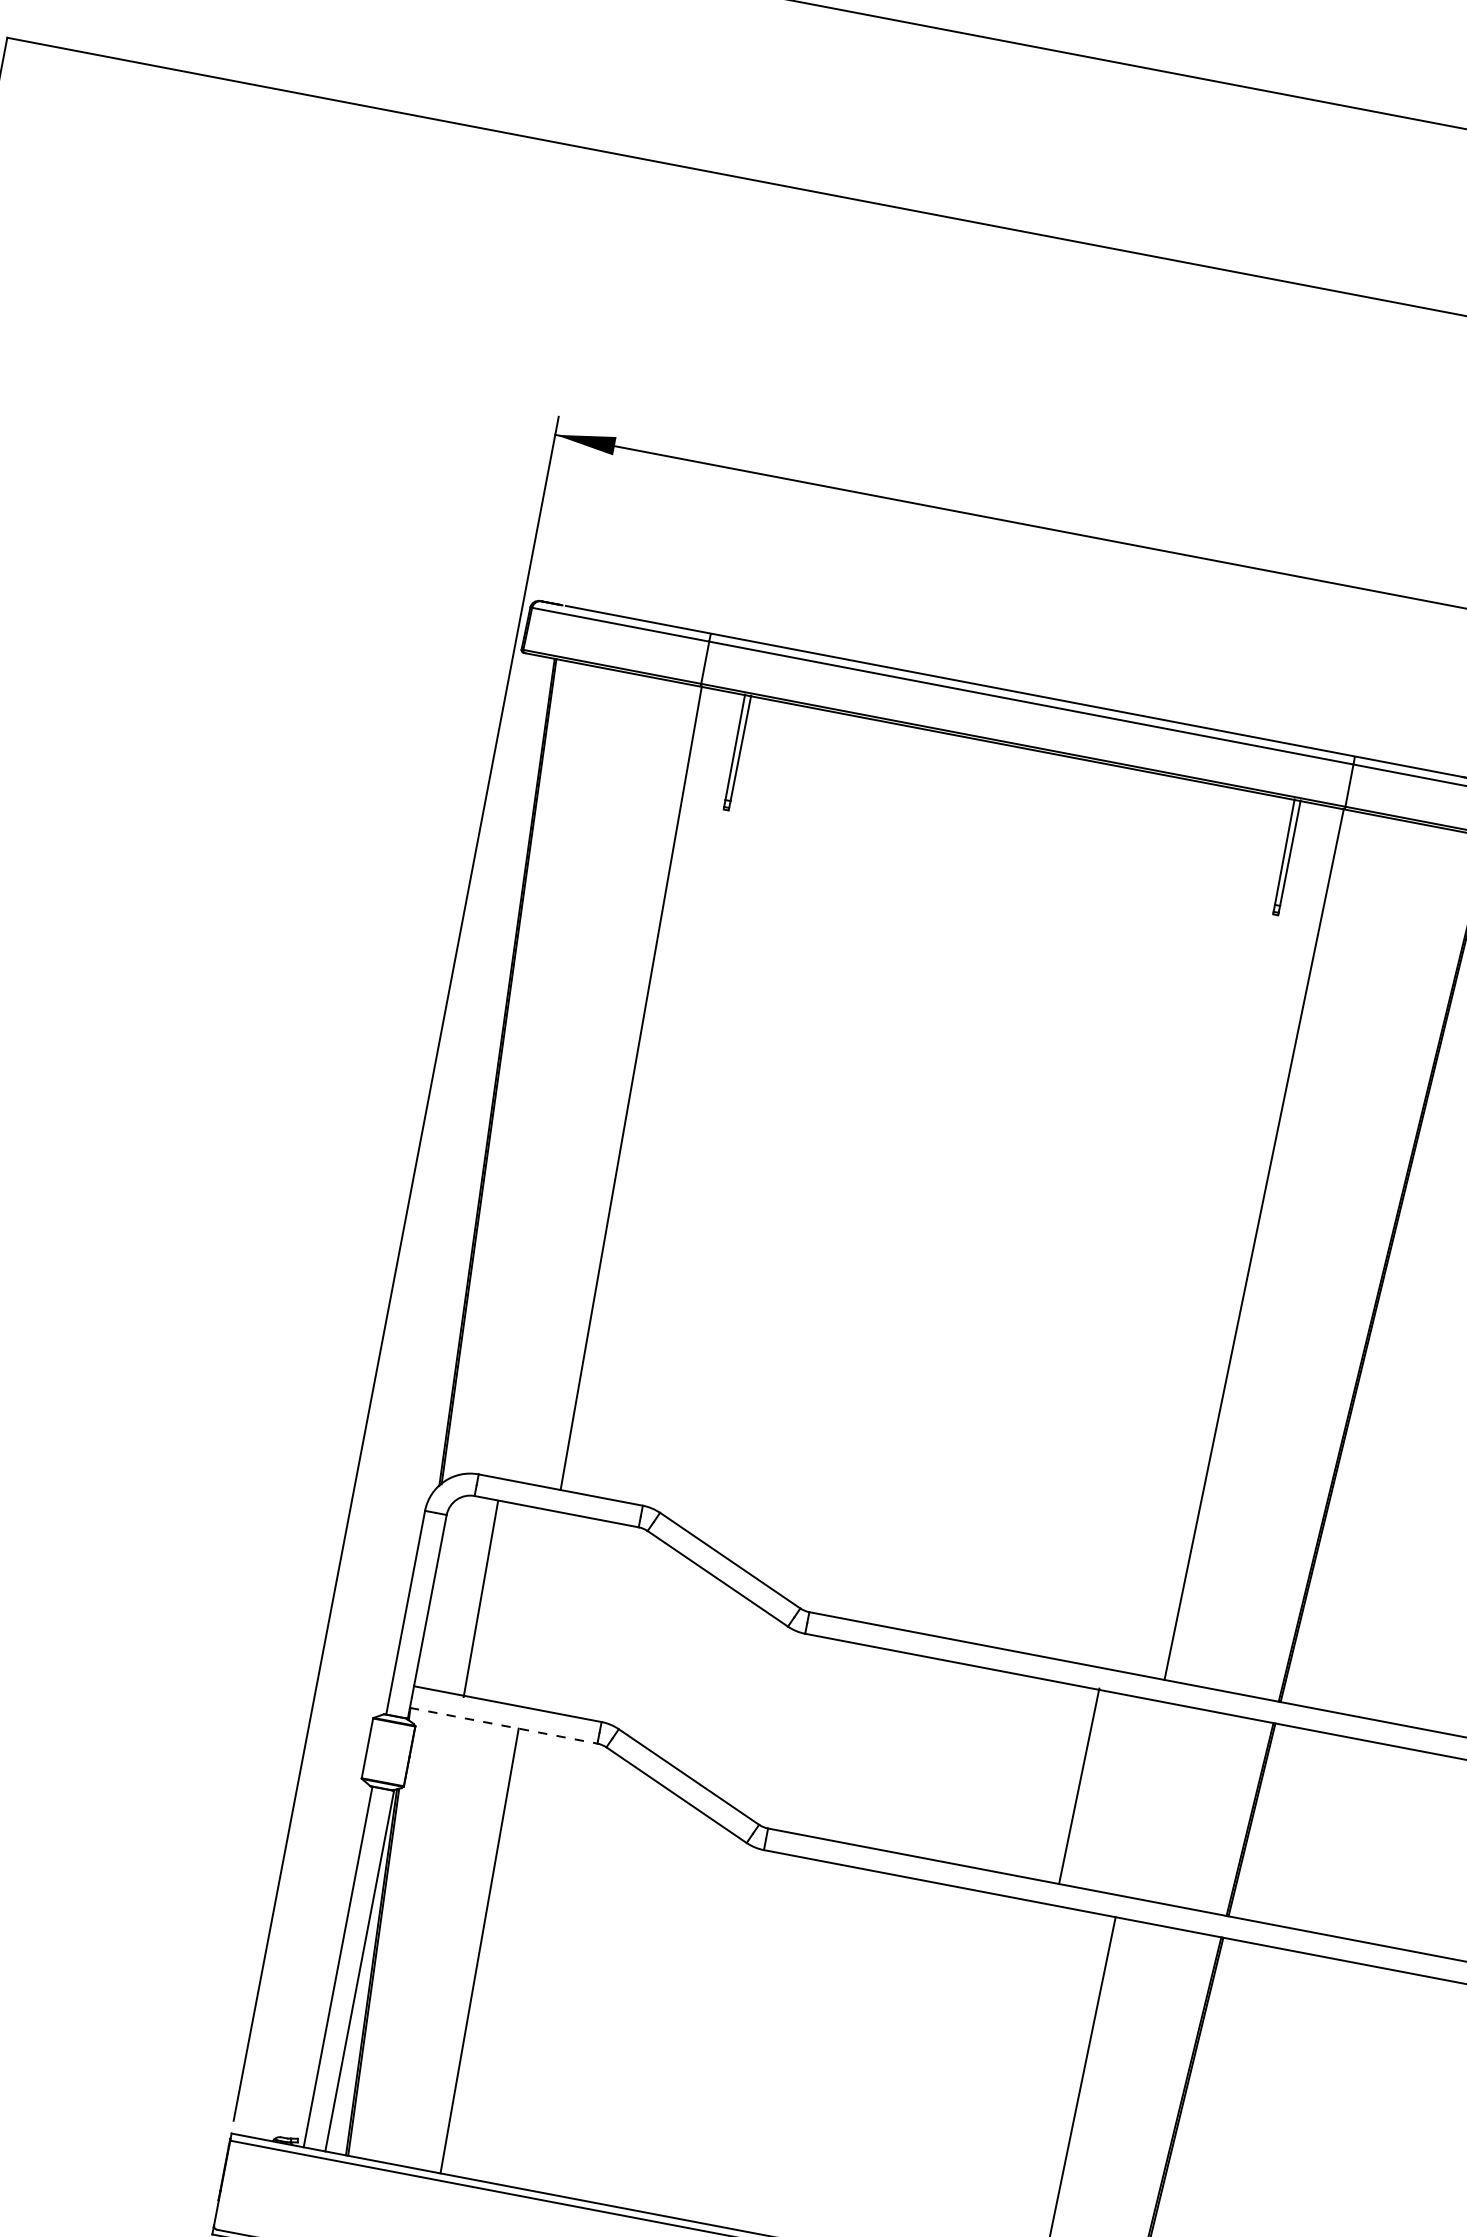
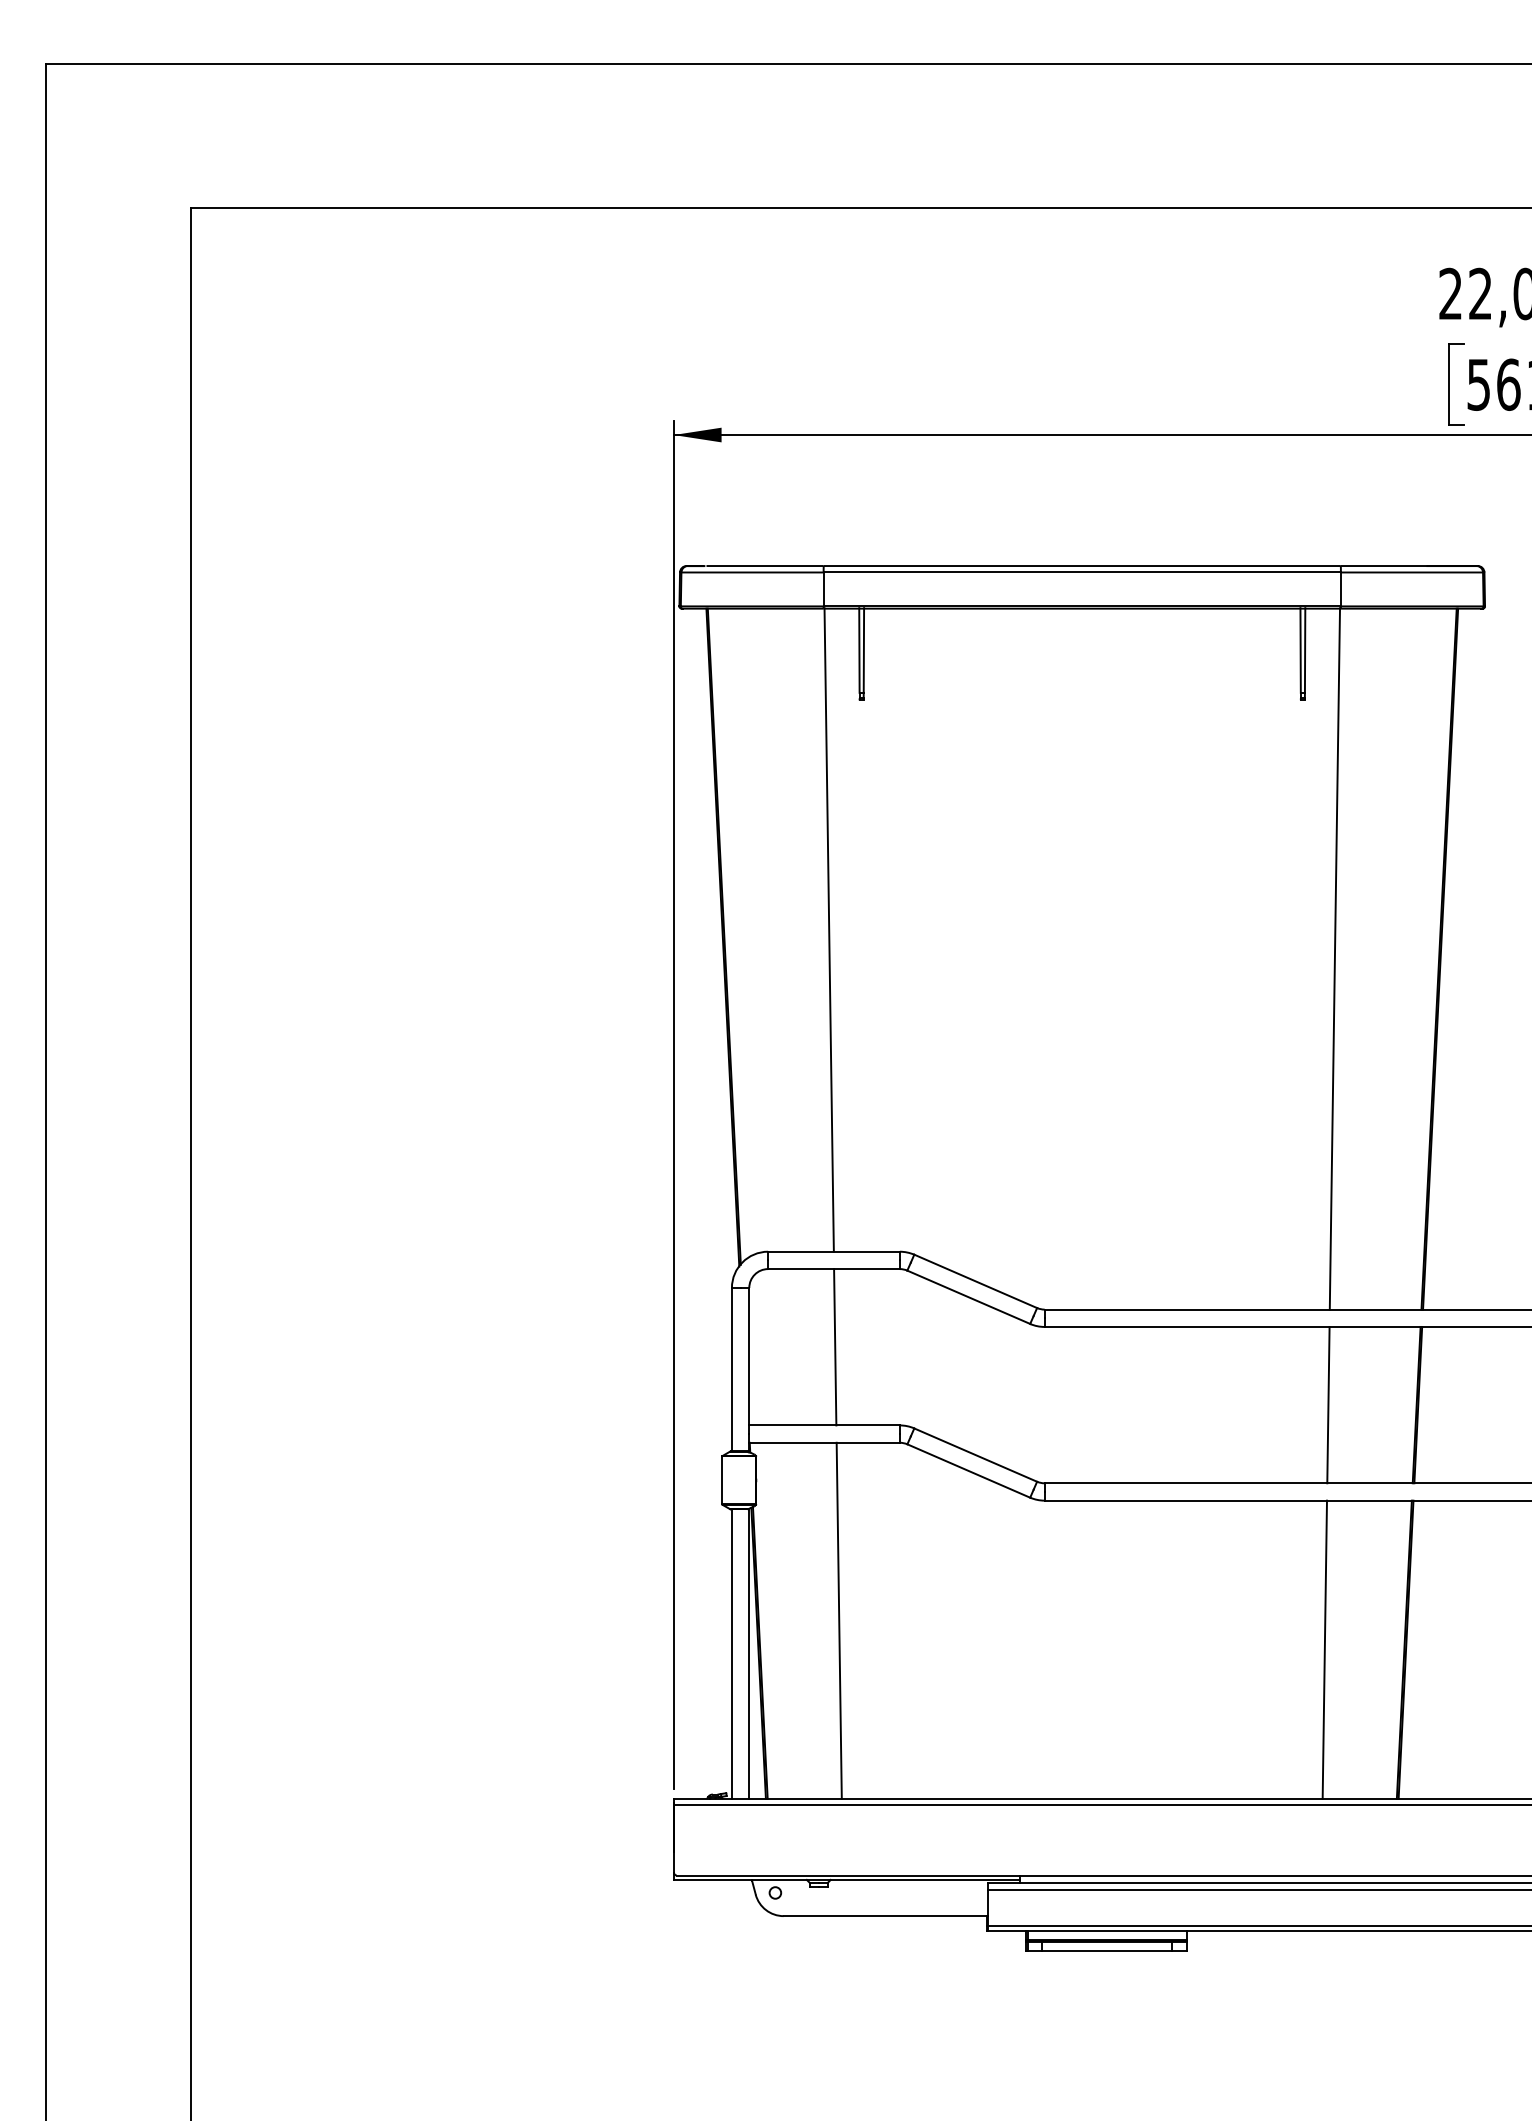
line: (481, 1599) -> (835, 1347), moved
line: (504, 1725) -> (825, 1442), dashed -> solid
line: (1079, 1784) -> (1328, 1404), moved

